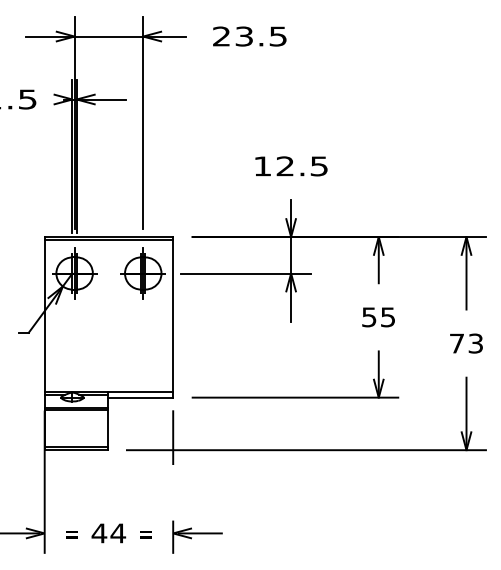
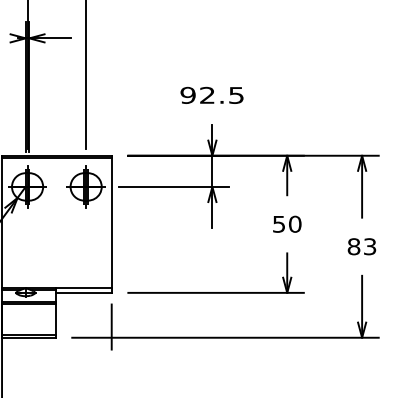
text: (262, 166) -> (187, 95), 12.5 -> 92.5
text: (387, 317) -> (294, 224), 55 -> 50
text: (456, 343) -> (353, 246), 73 -> 83

